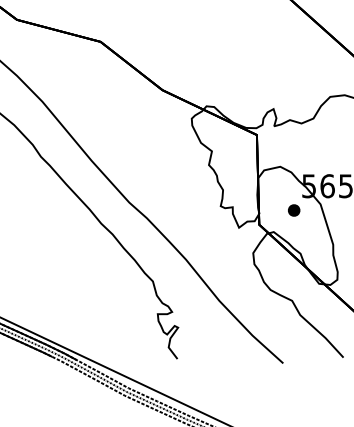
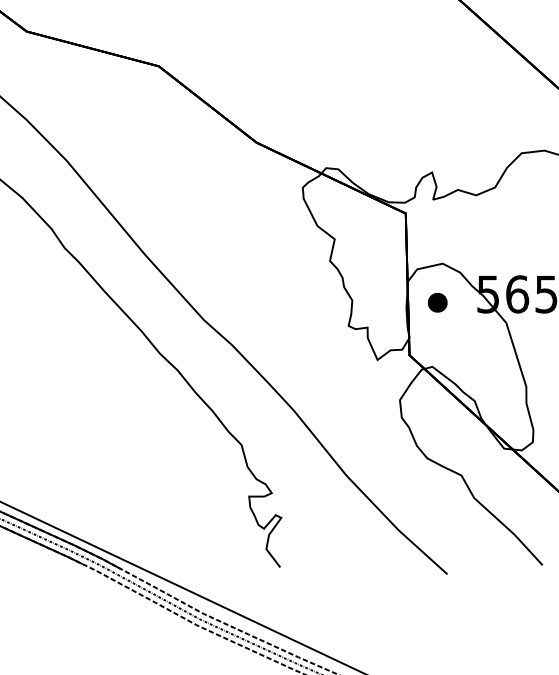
part: (294, 210) -> (438, 302), moved

